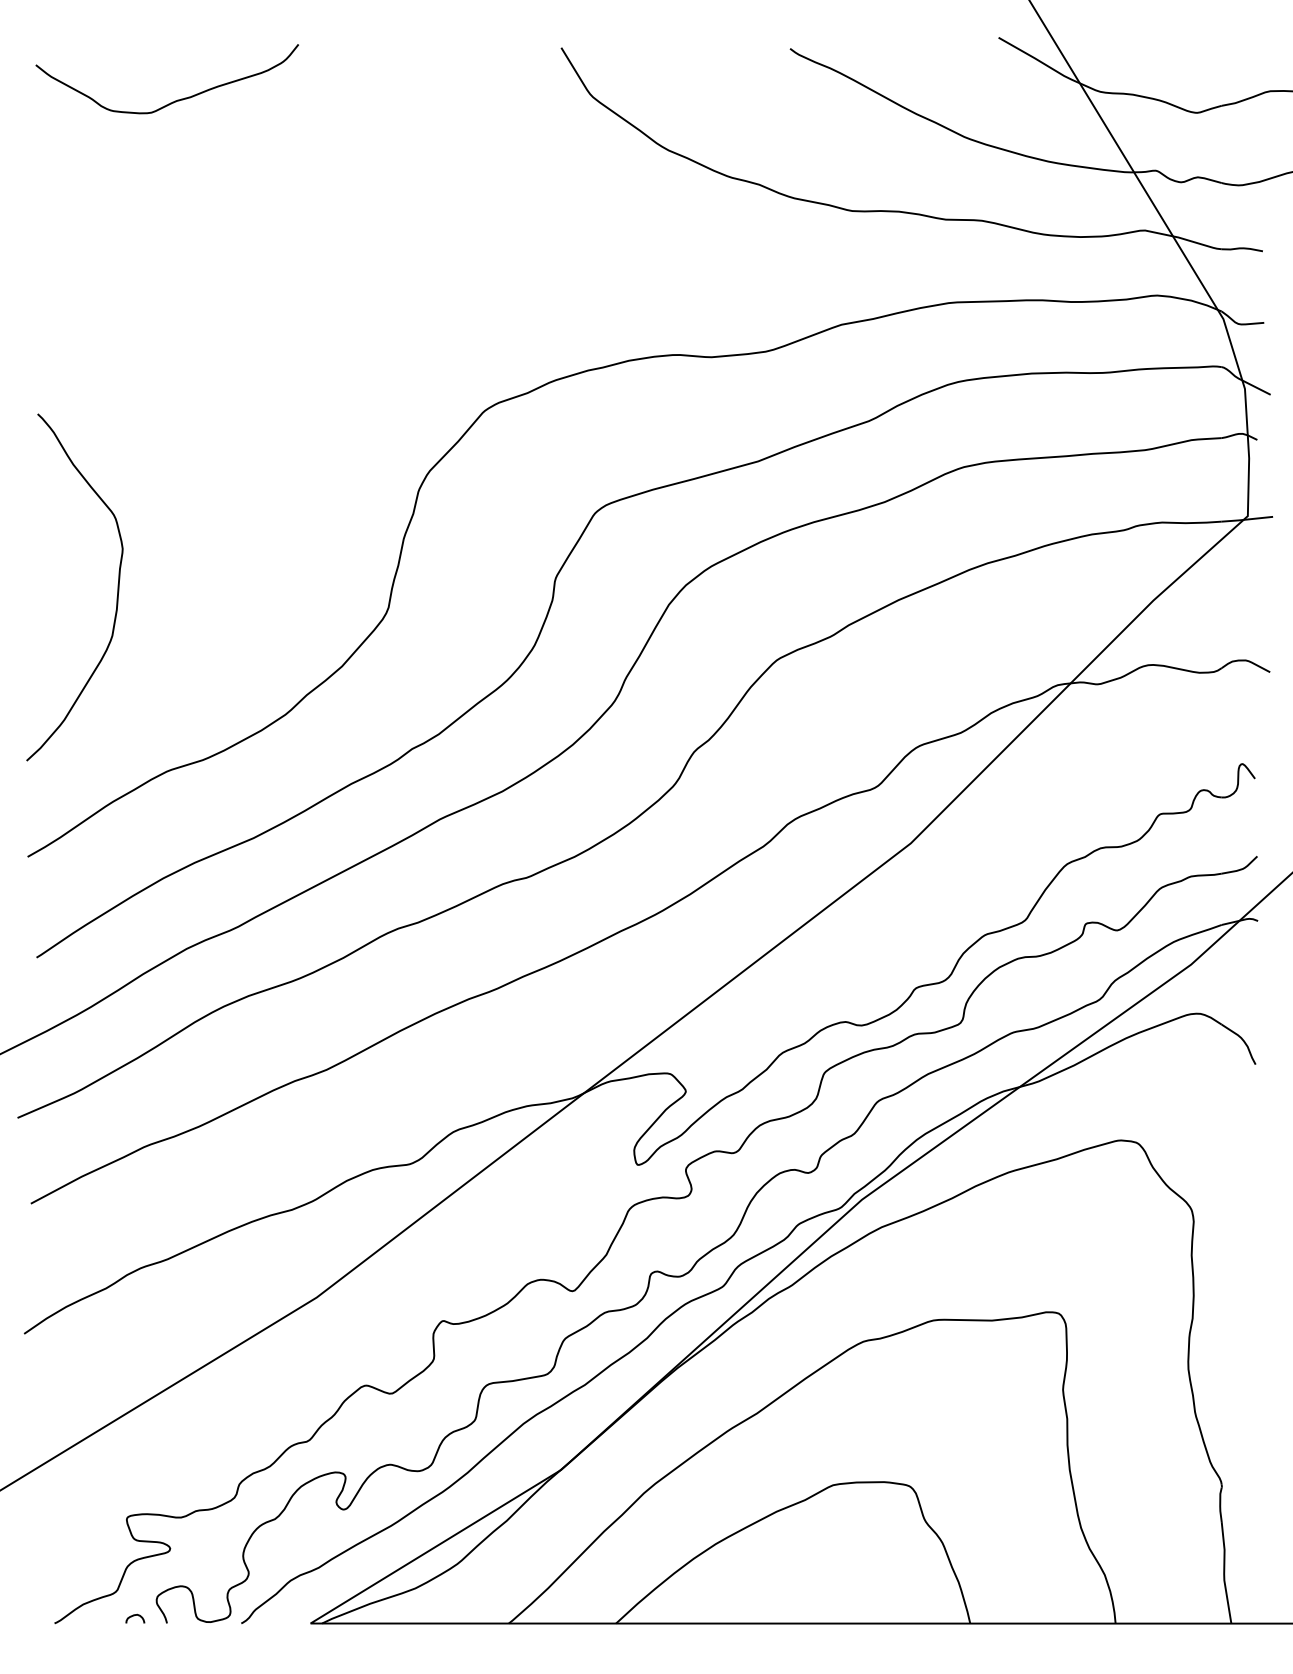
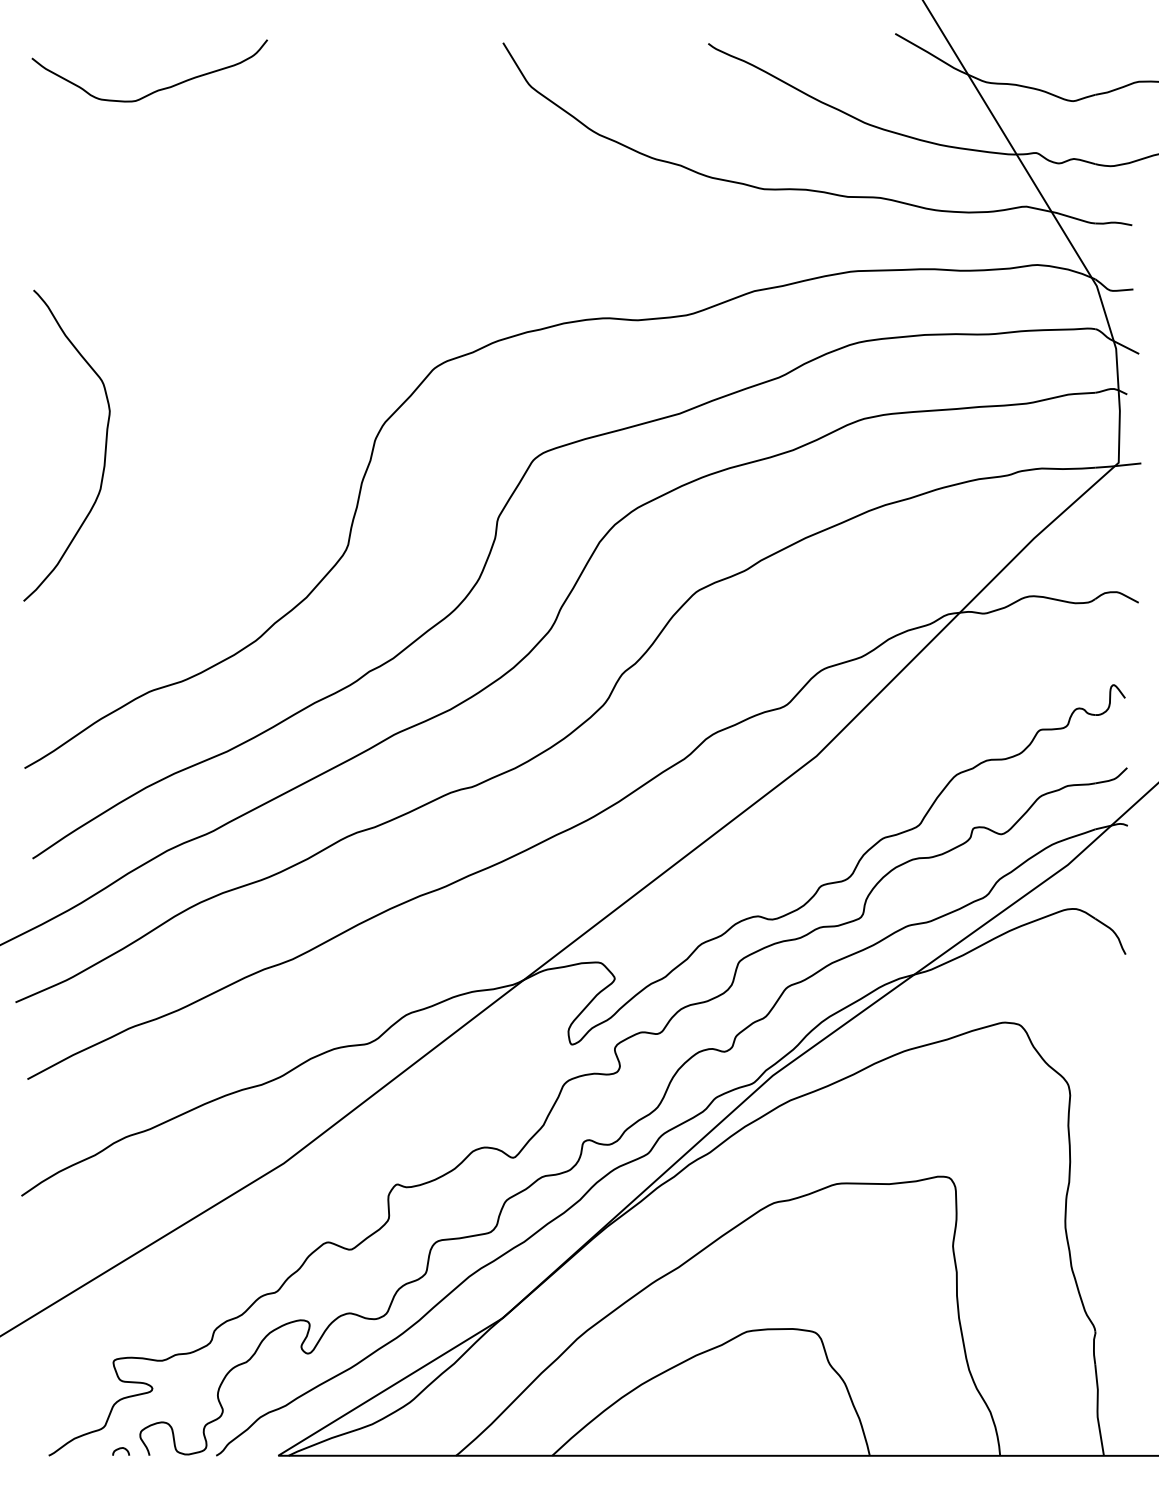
curve: (116, 591) -> (104, 449), moved

